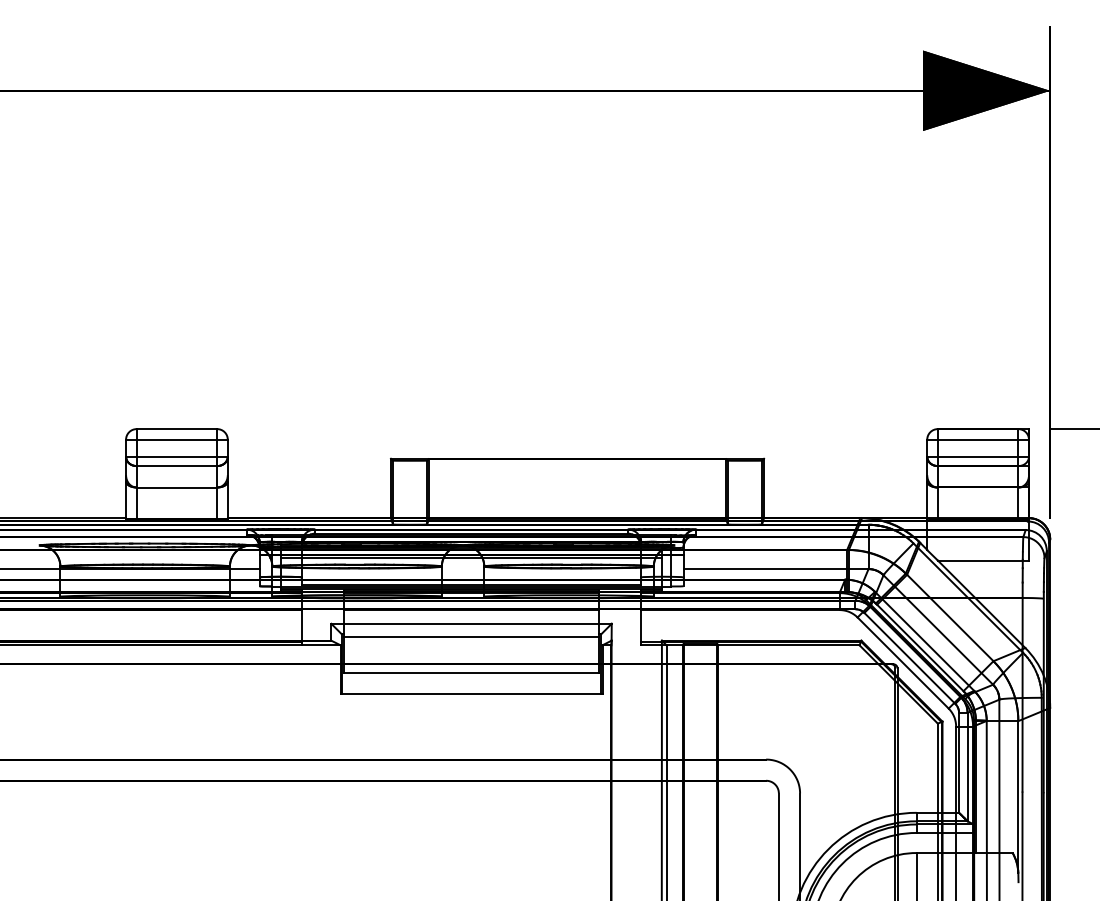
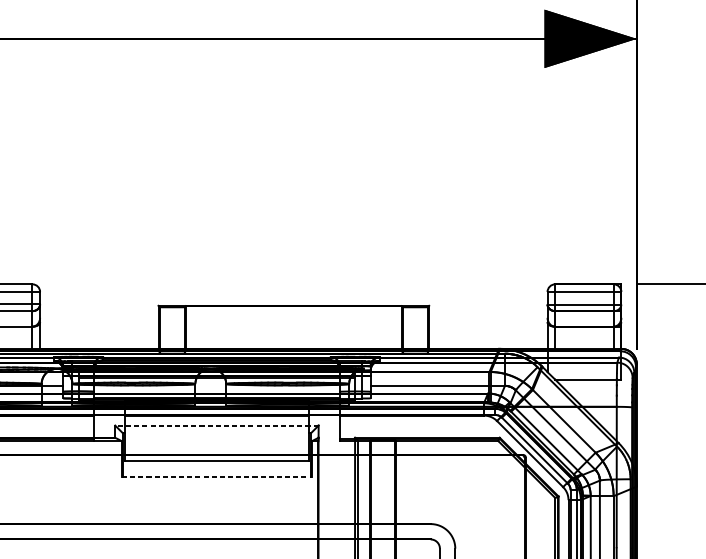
line: (471, 623) -> (216, 425), solid -> dashed
line: (471, 636) -> (216, 434), removed
line: (471, 694) -> (216, 476), solid -> dashed

